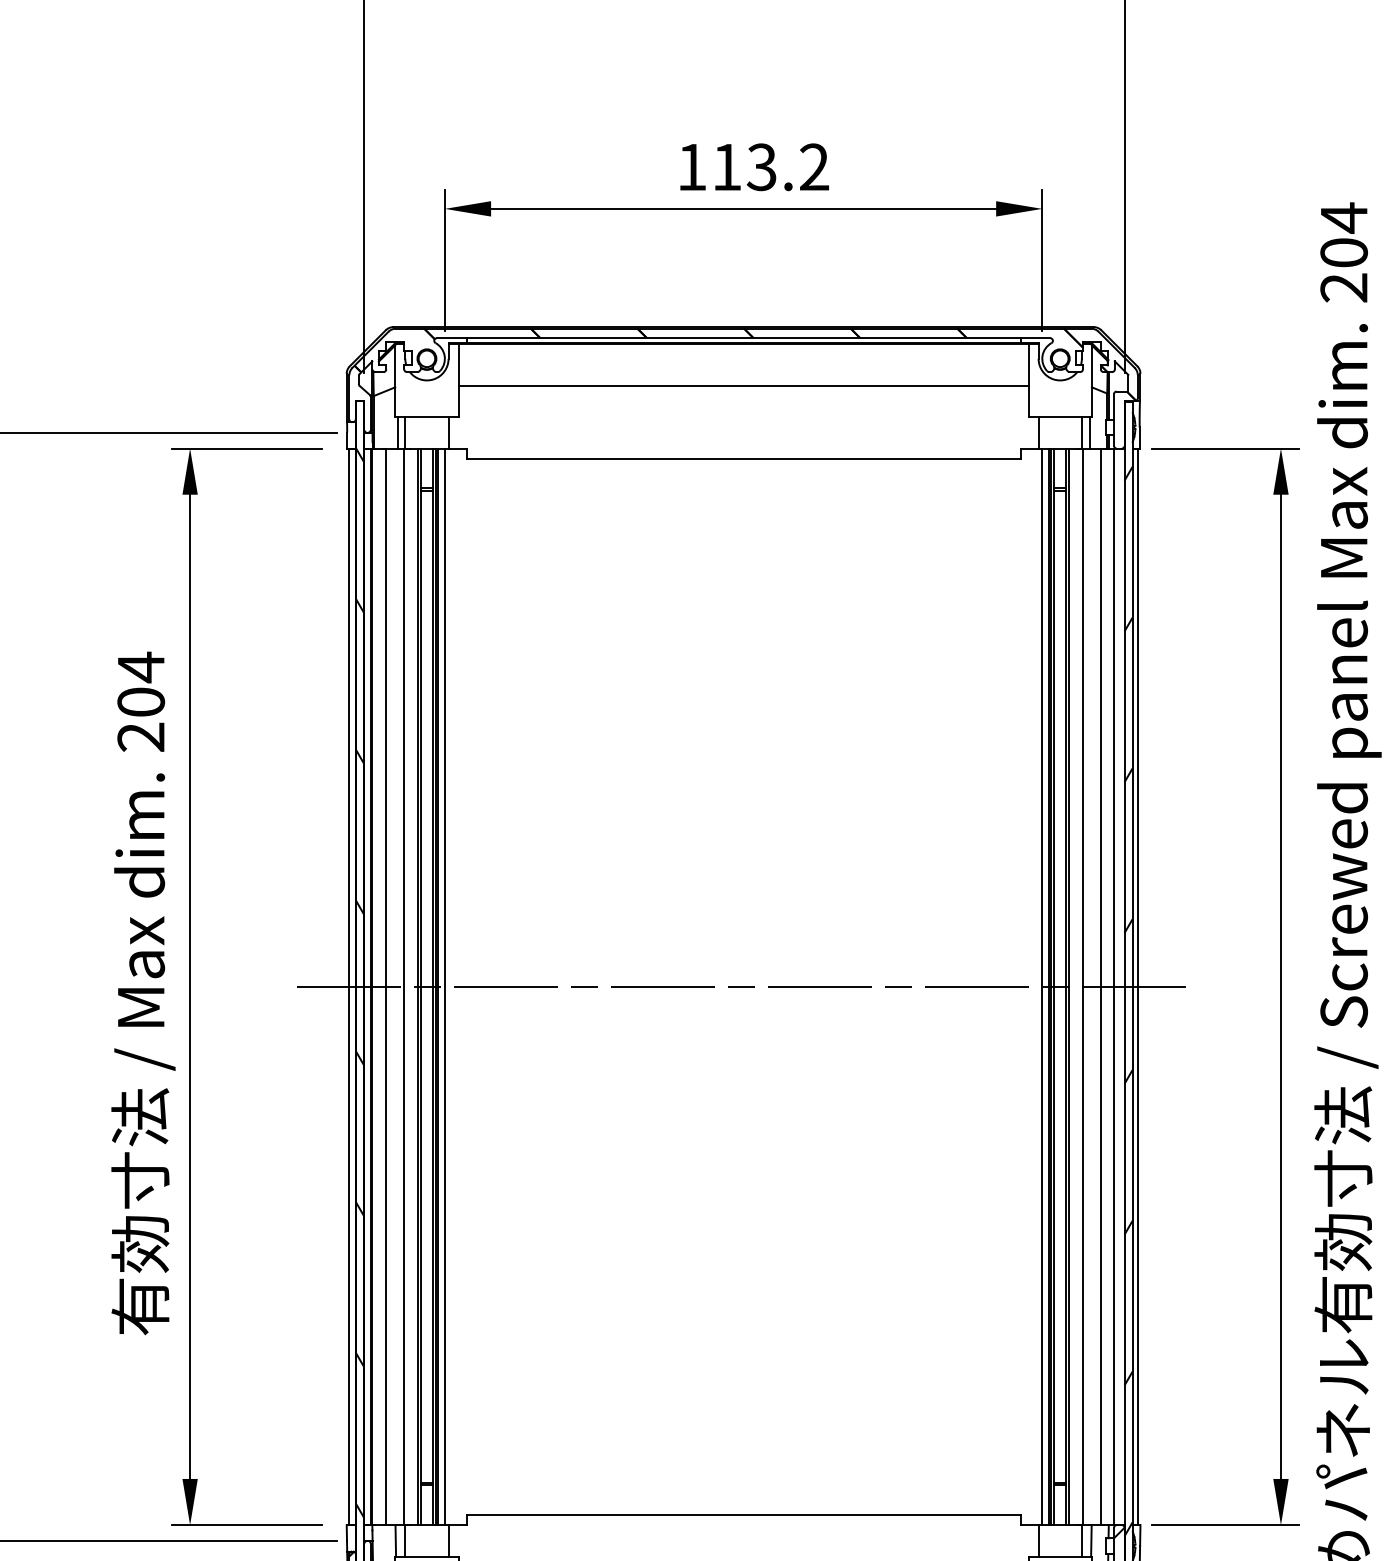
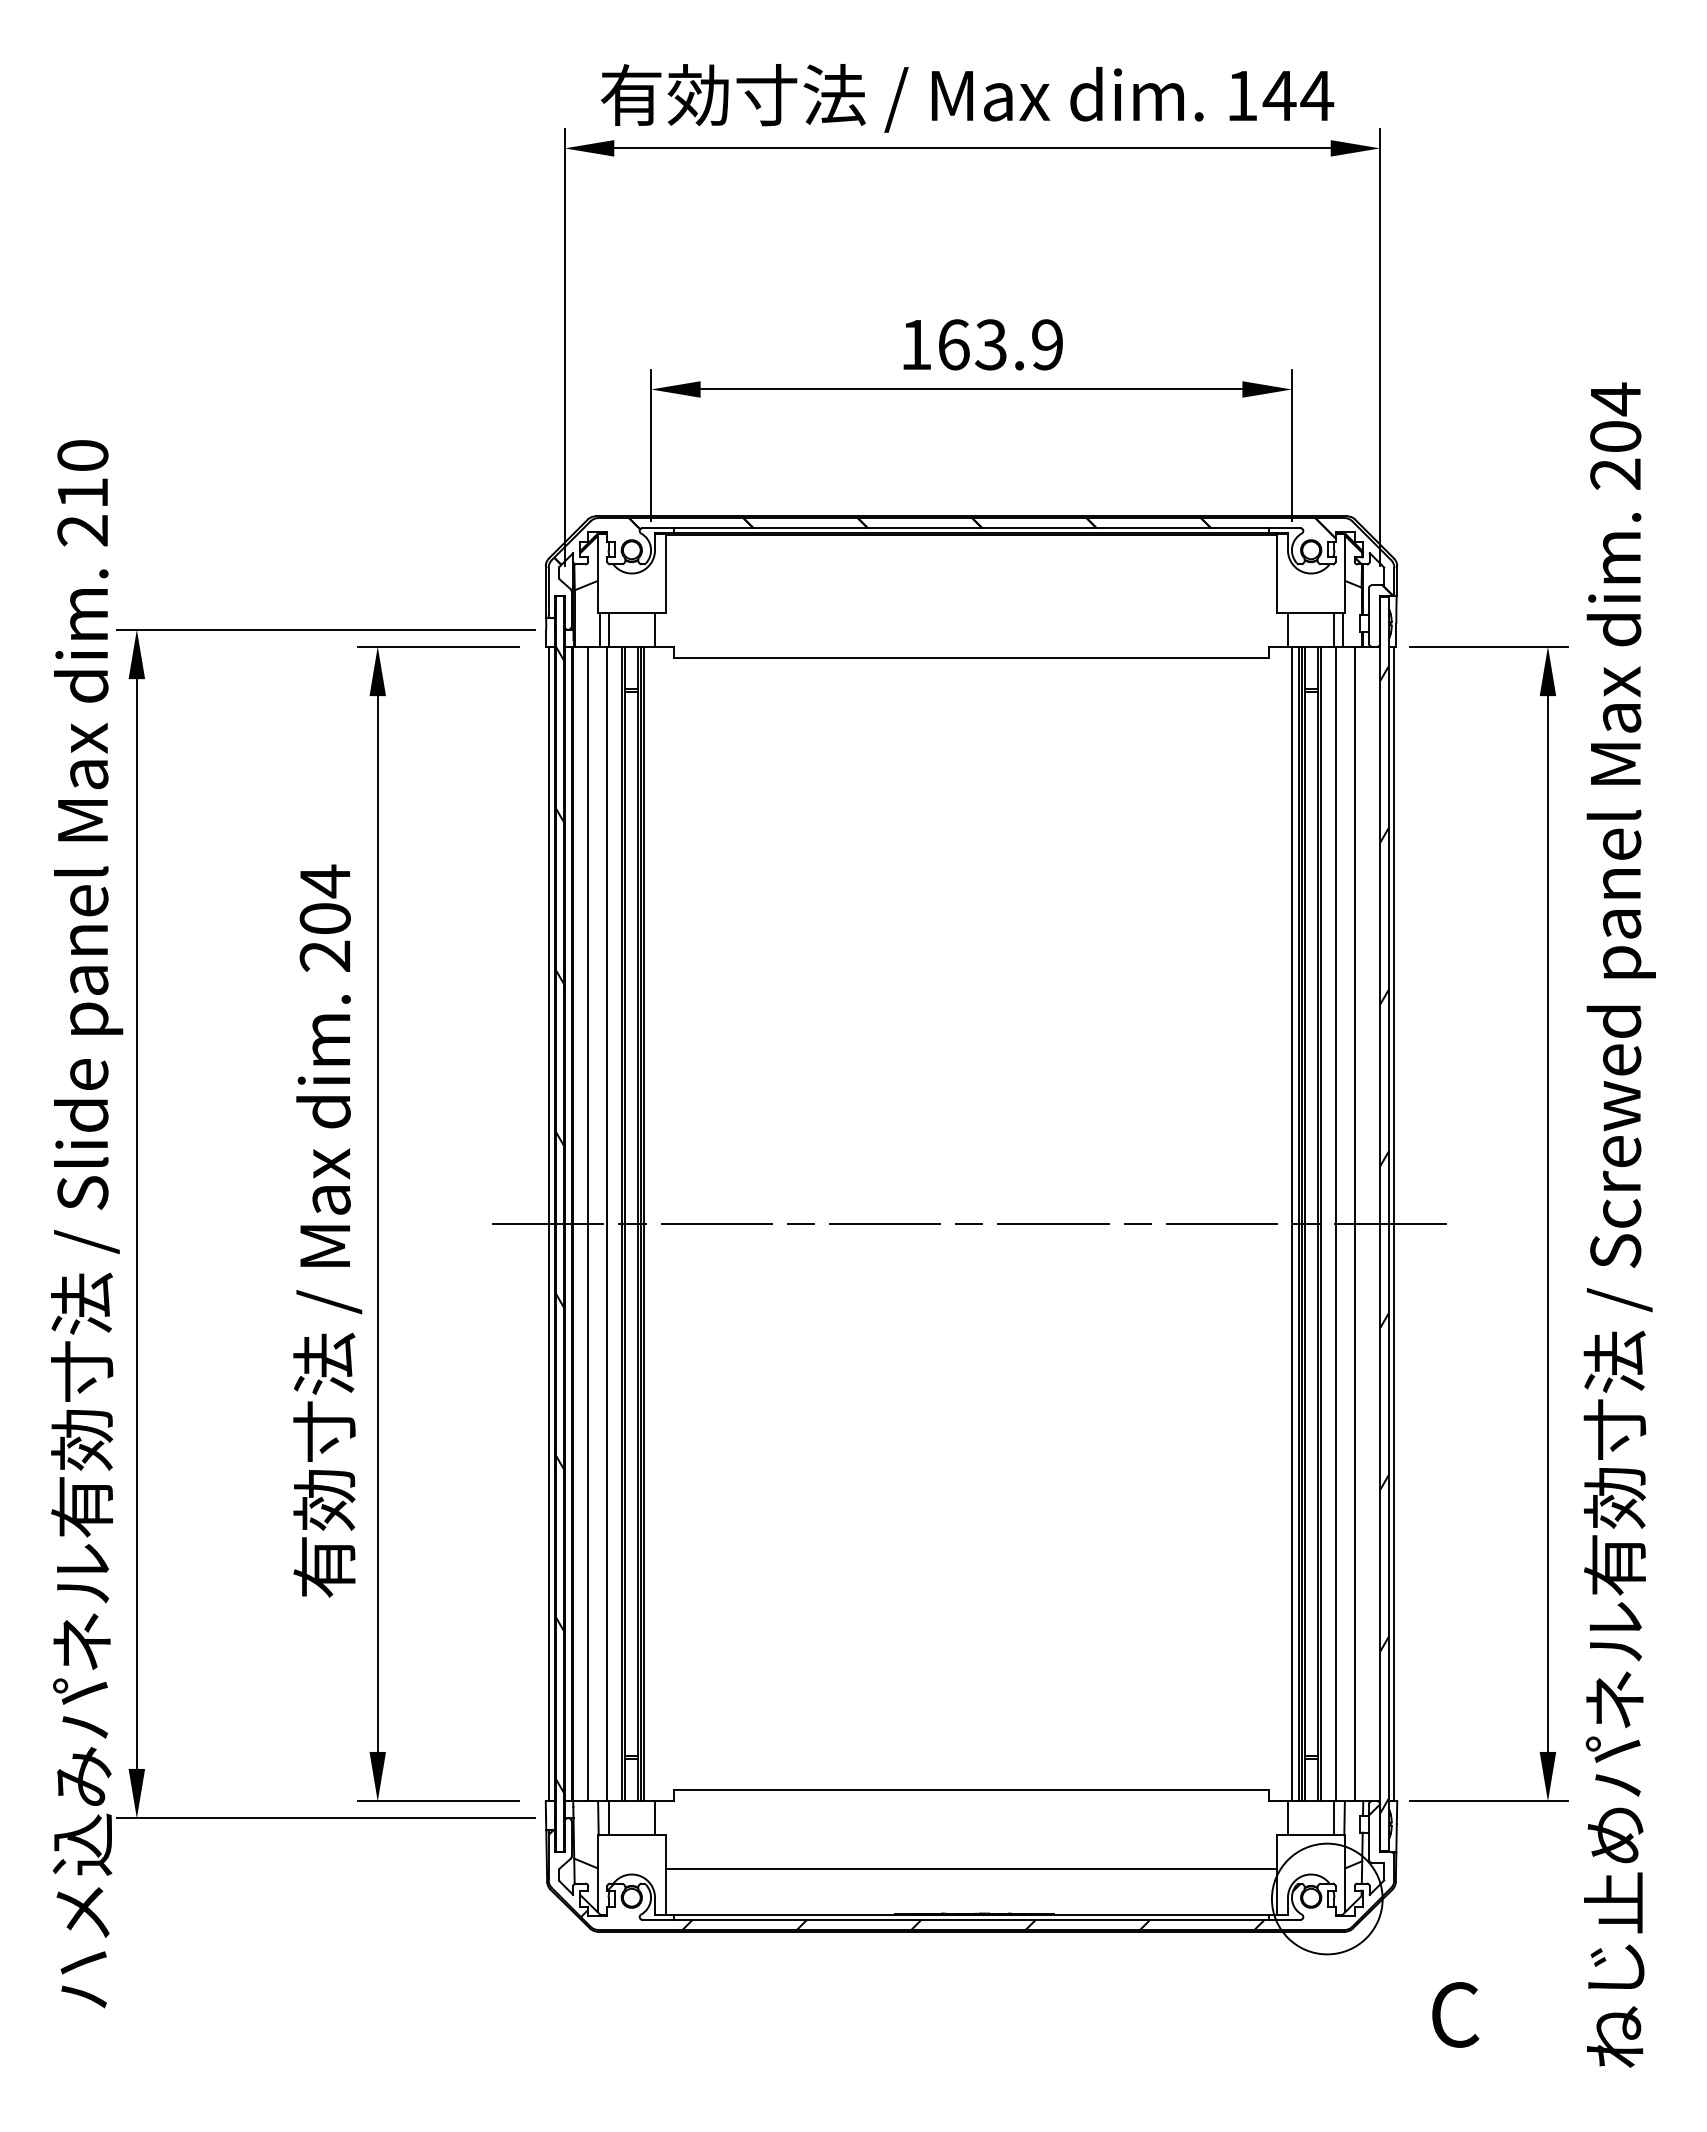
text: (771, 166) -> (1001, 344), 113.2 -> 163.9
line: (743, 386) -> (971, 580), removed
line: (445, 986) -> (651, 1223), removed
line: (1113, 986) -> (1368, 1223), removed

